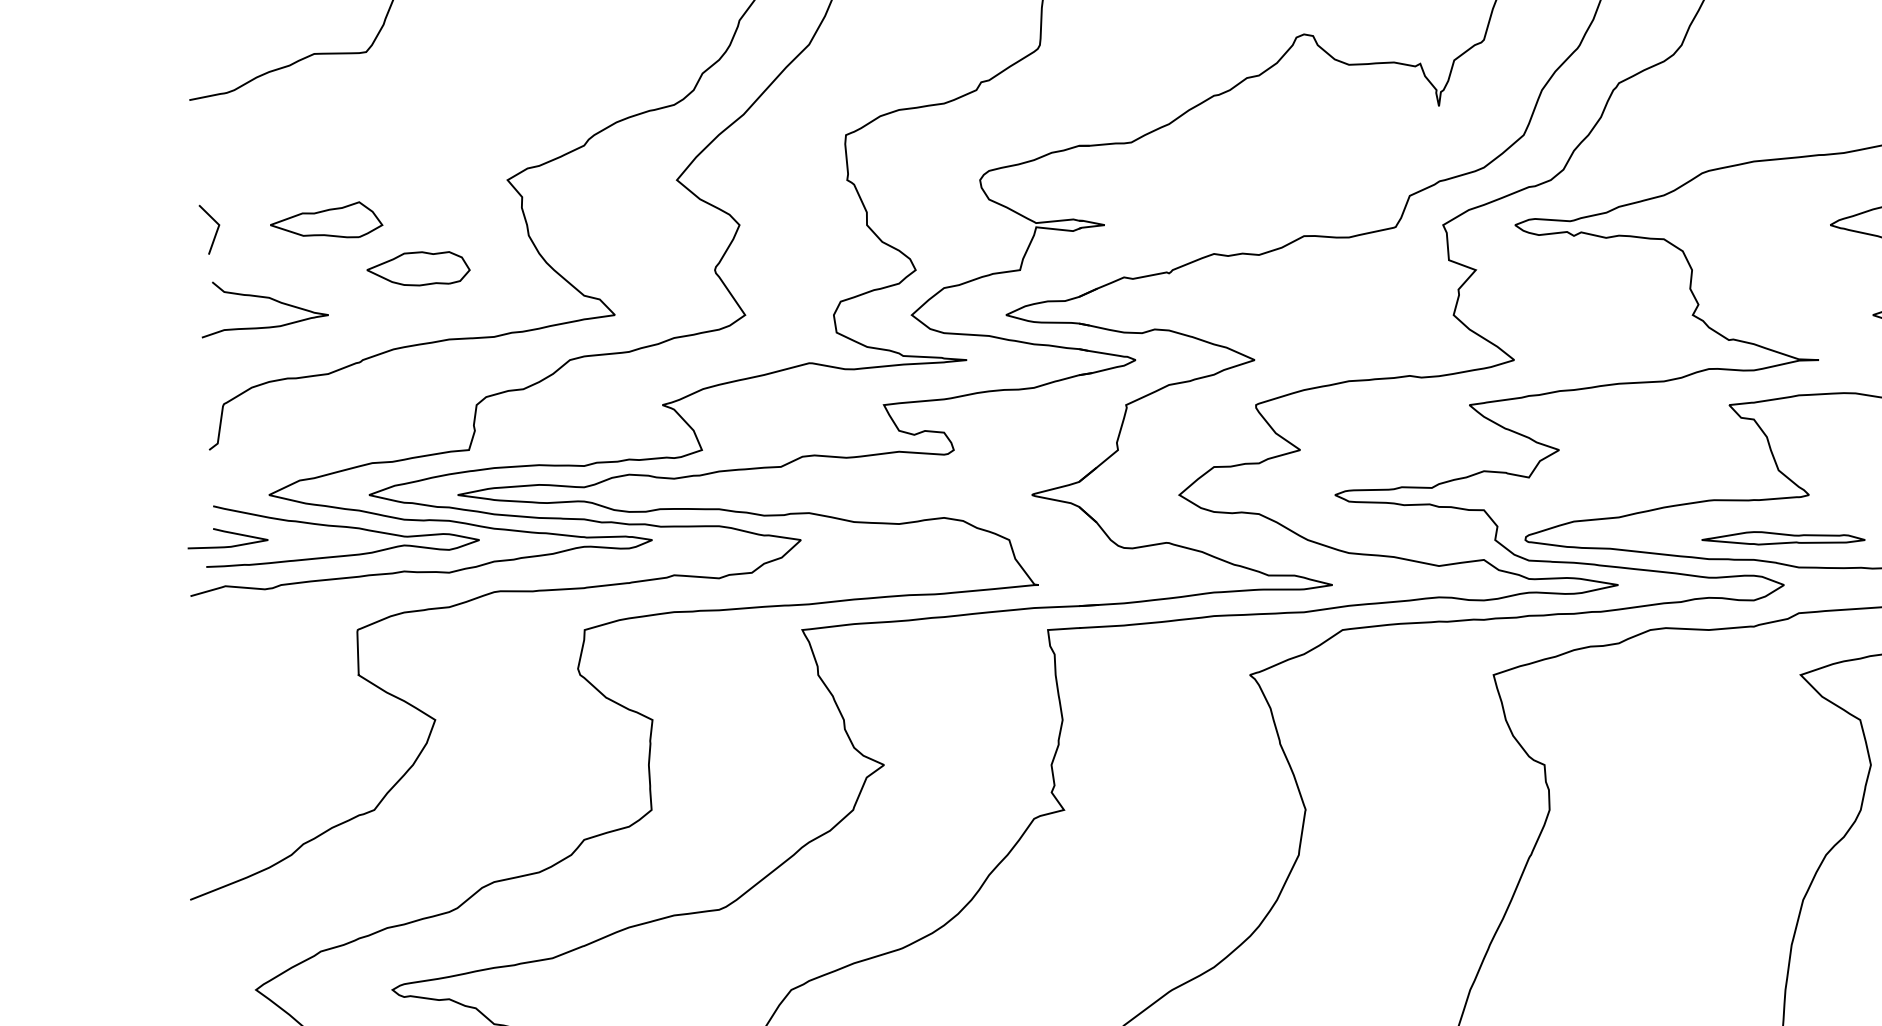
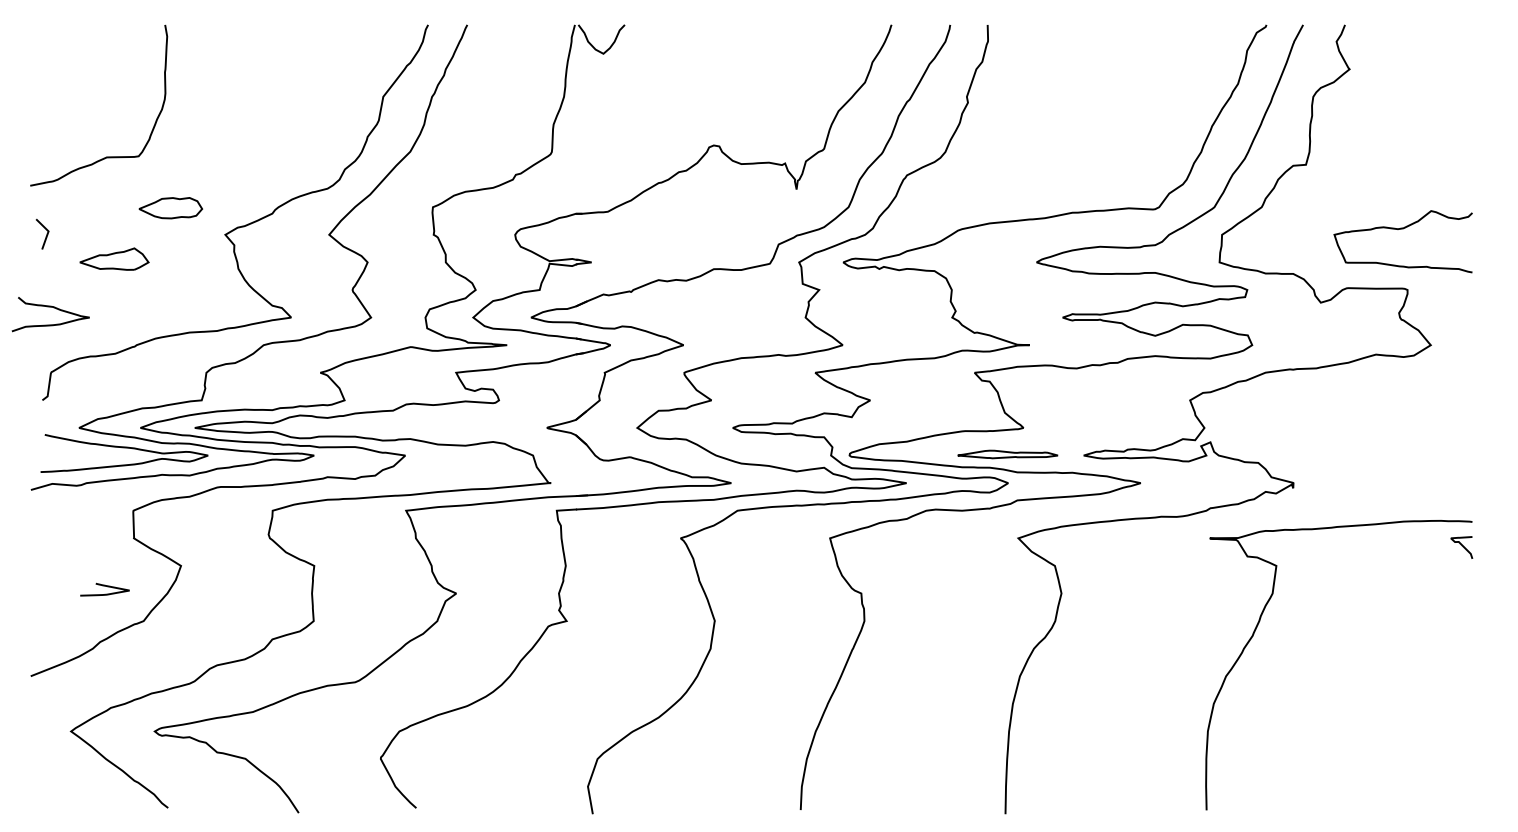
line: (215, 228) -> (46, 233), moved
part: (418, 269) -> (170, 208), moved
curve: (269, 300) -> (53, 308), moved
curve: (227, 533) -> (104, 586), moved

